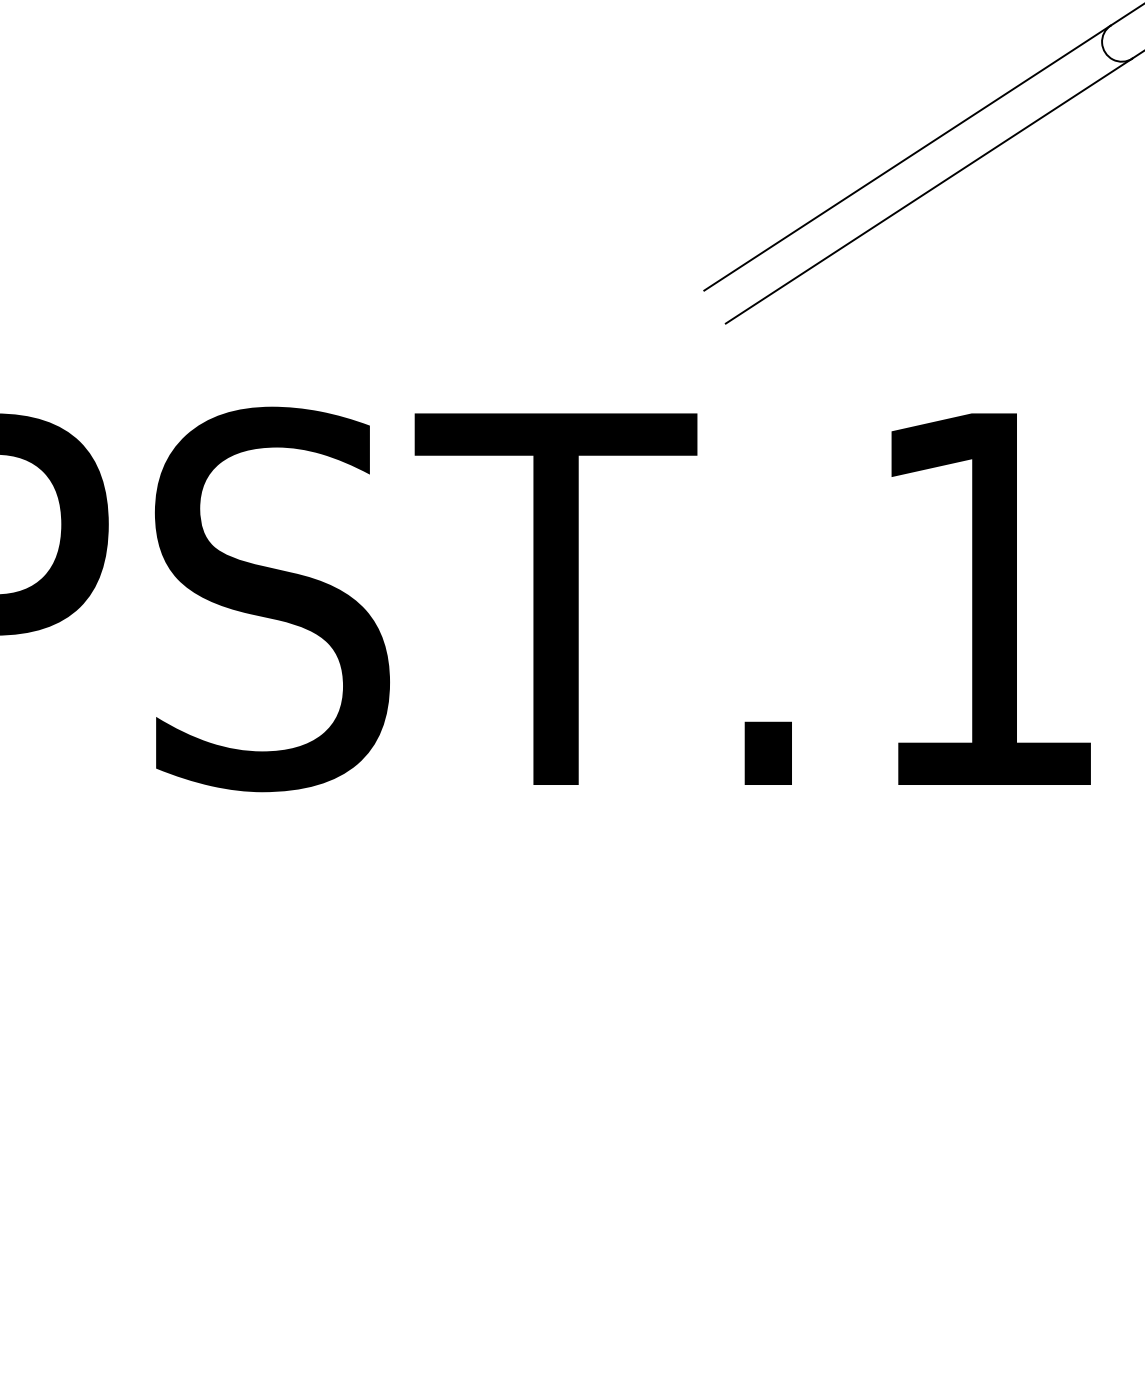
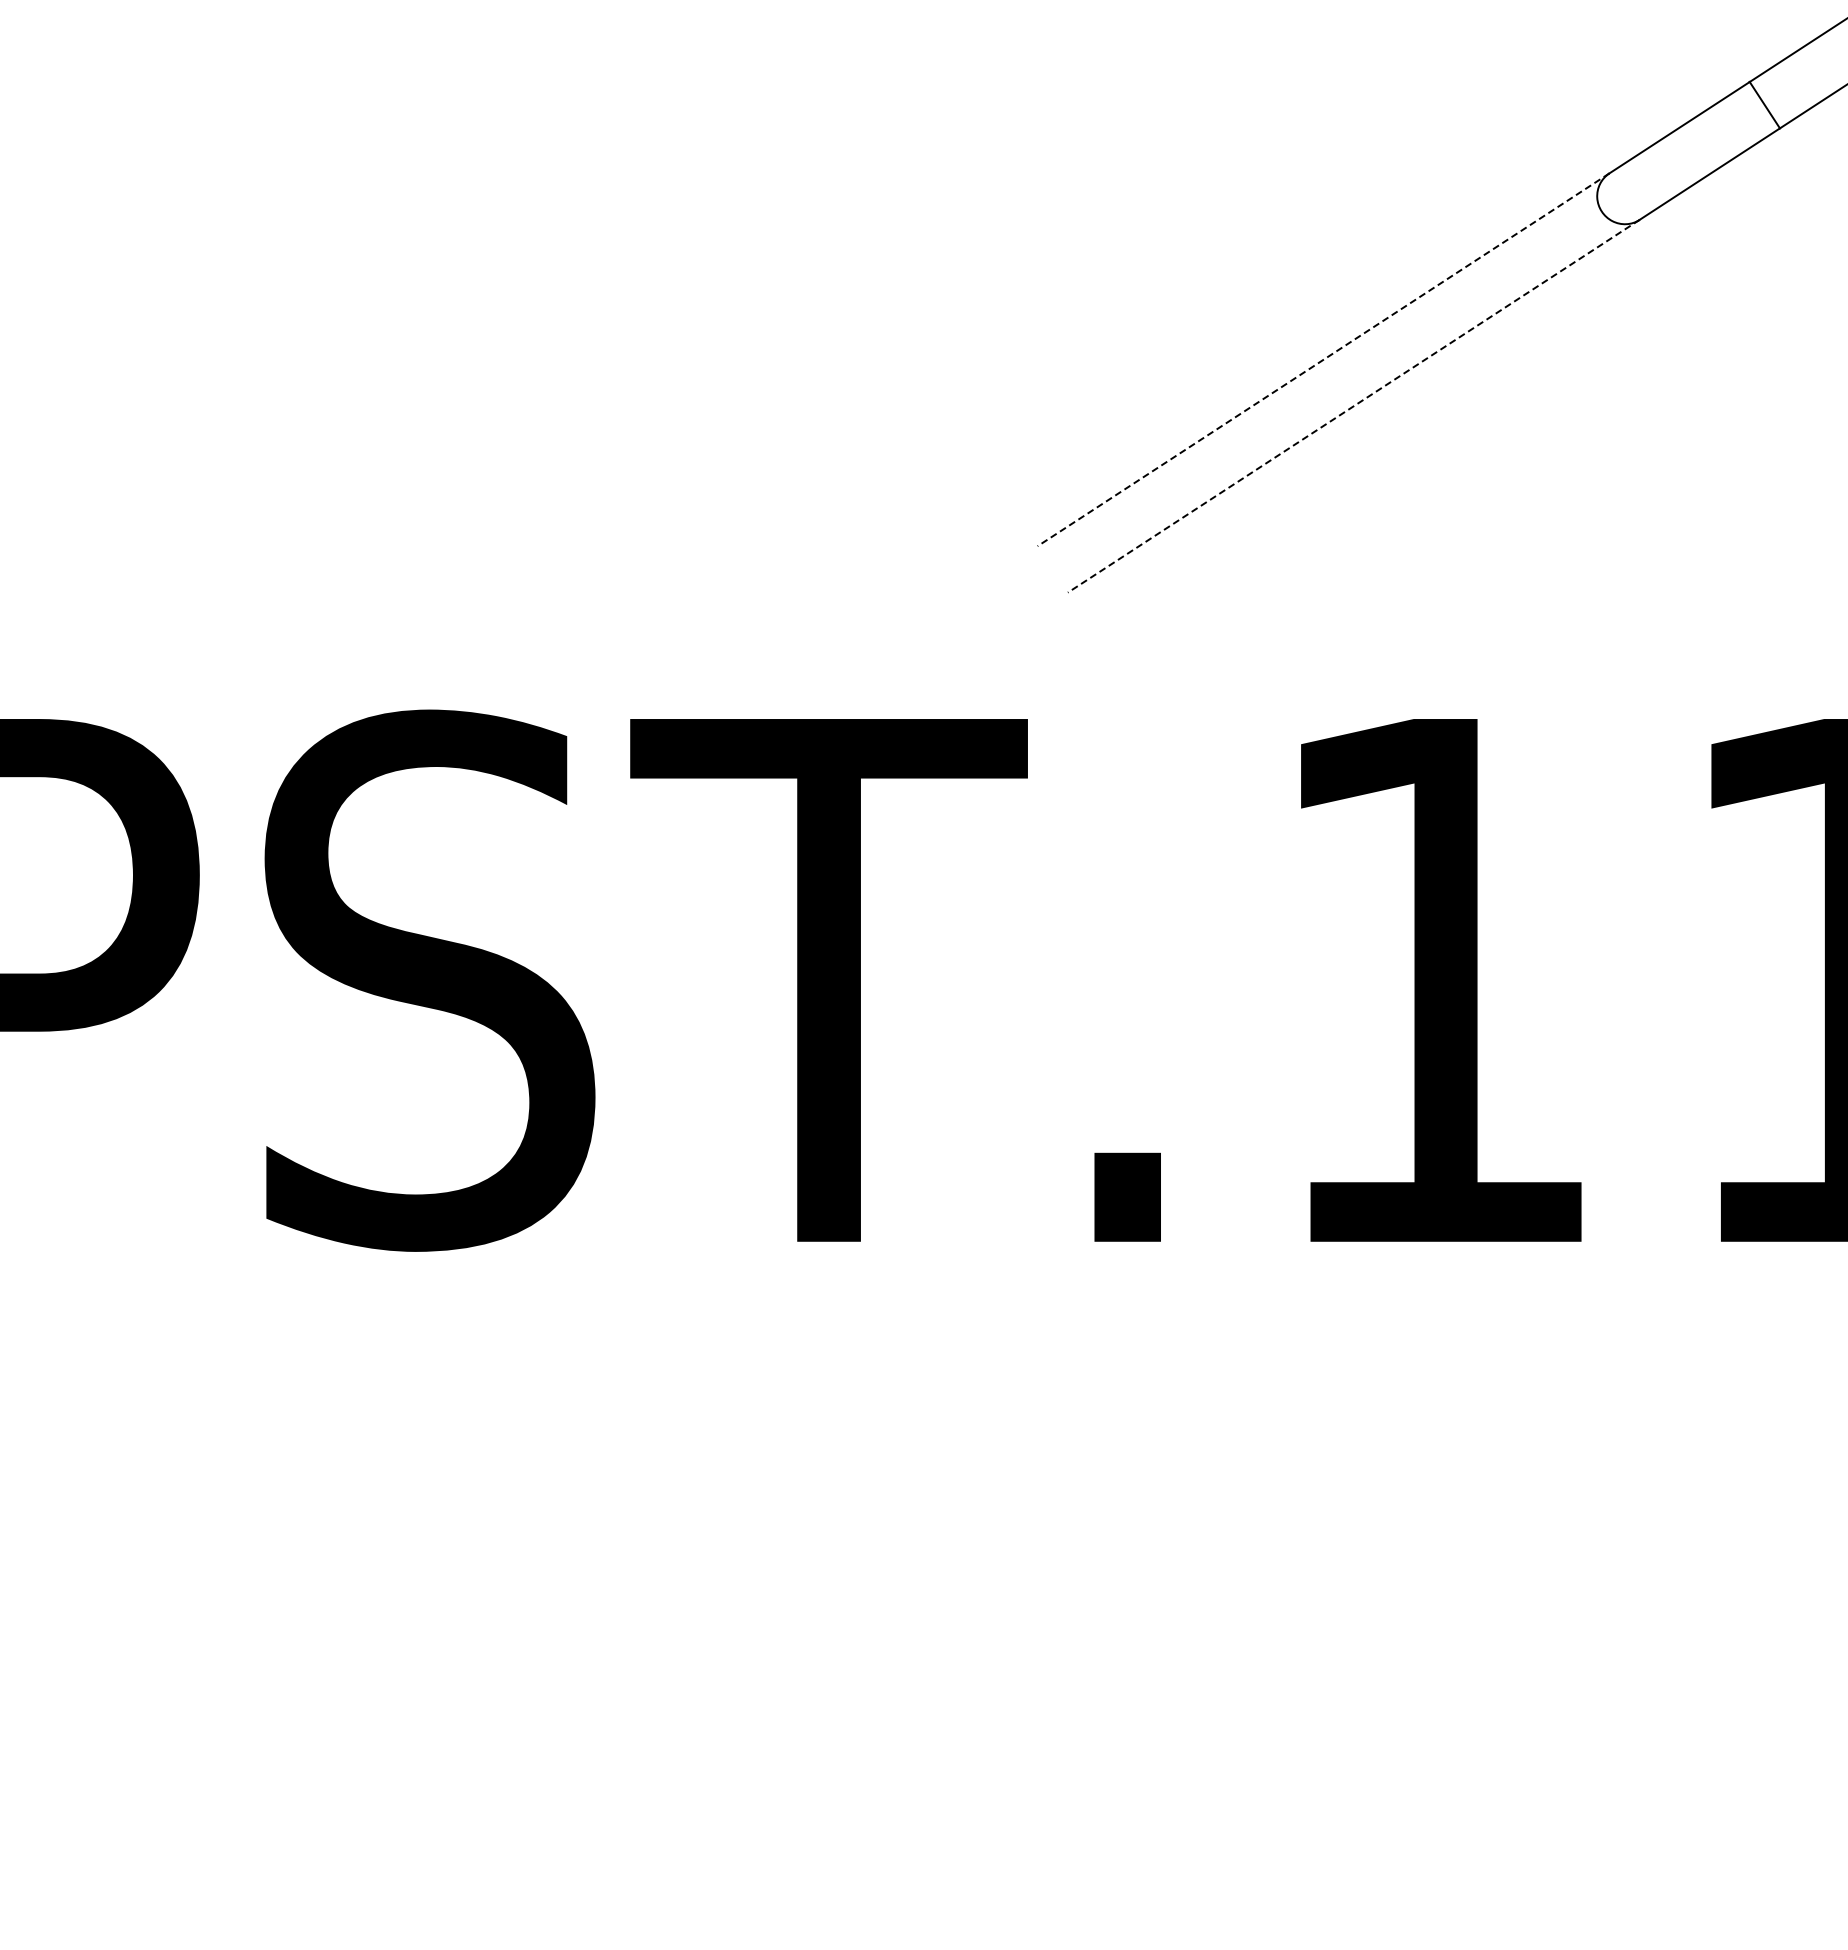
line: (907, 158) -> (1323, 360), solid -> dashed
line: (928, 191) -> (1353, 406), solid -> dashed

